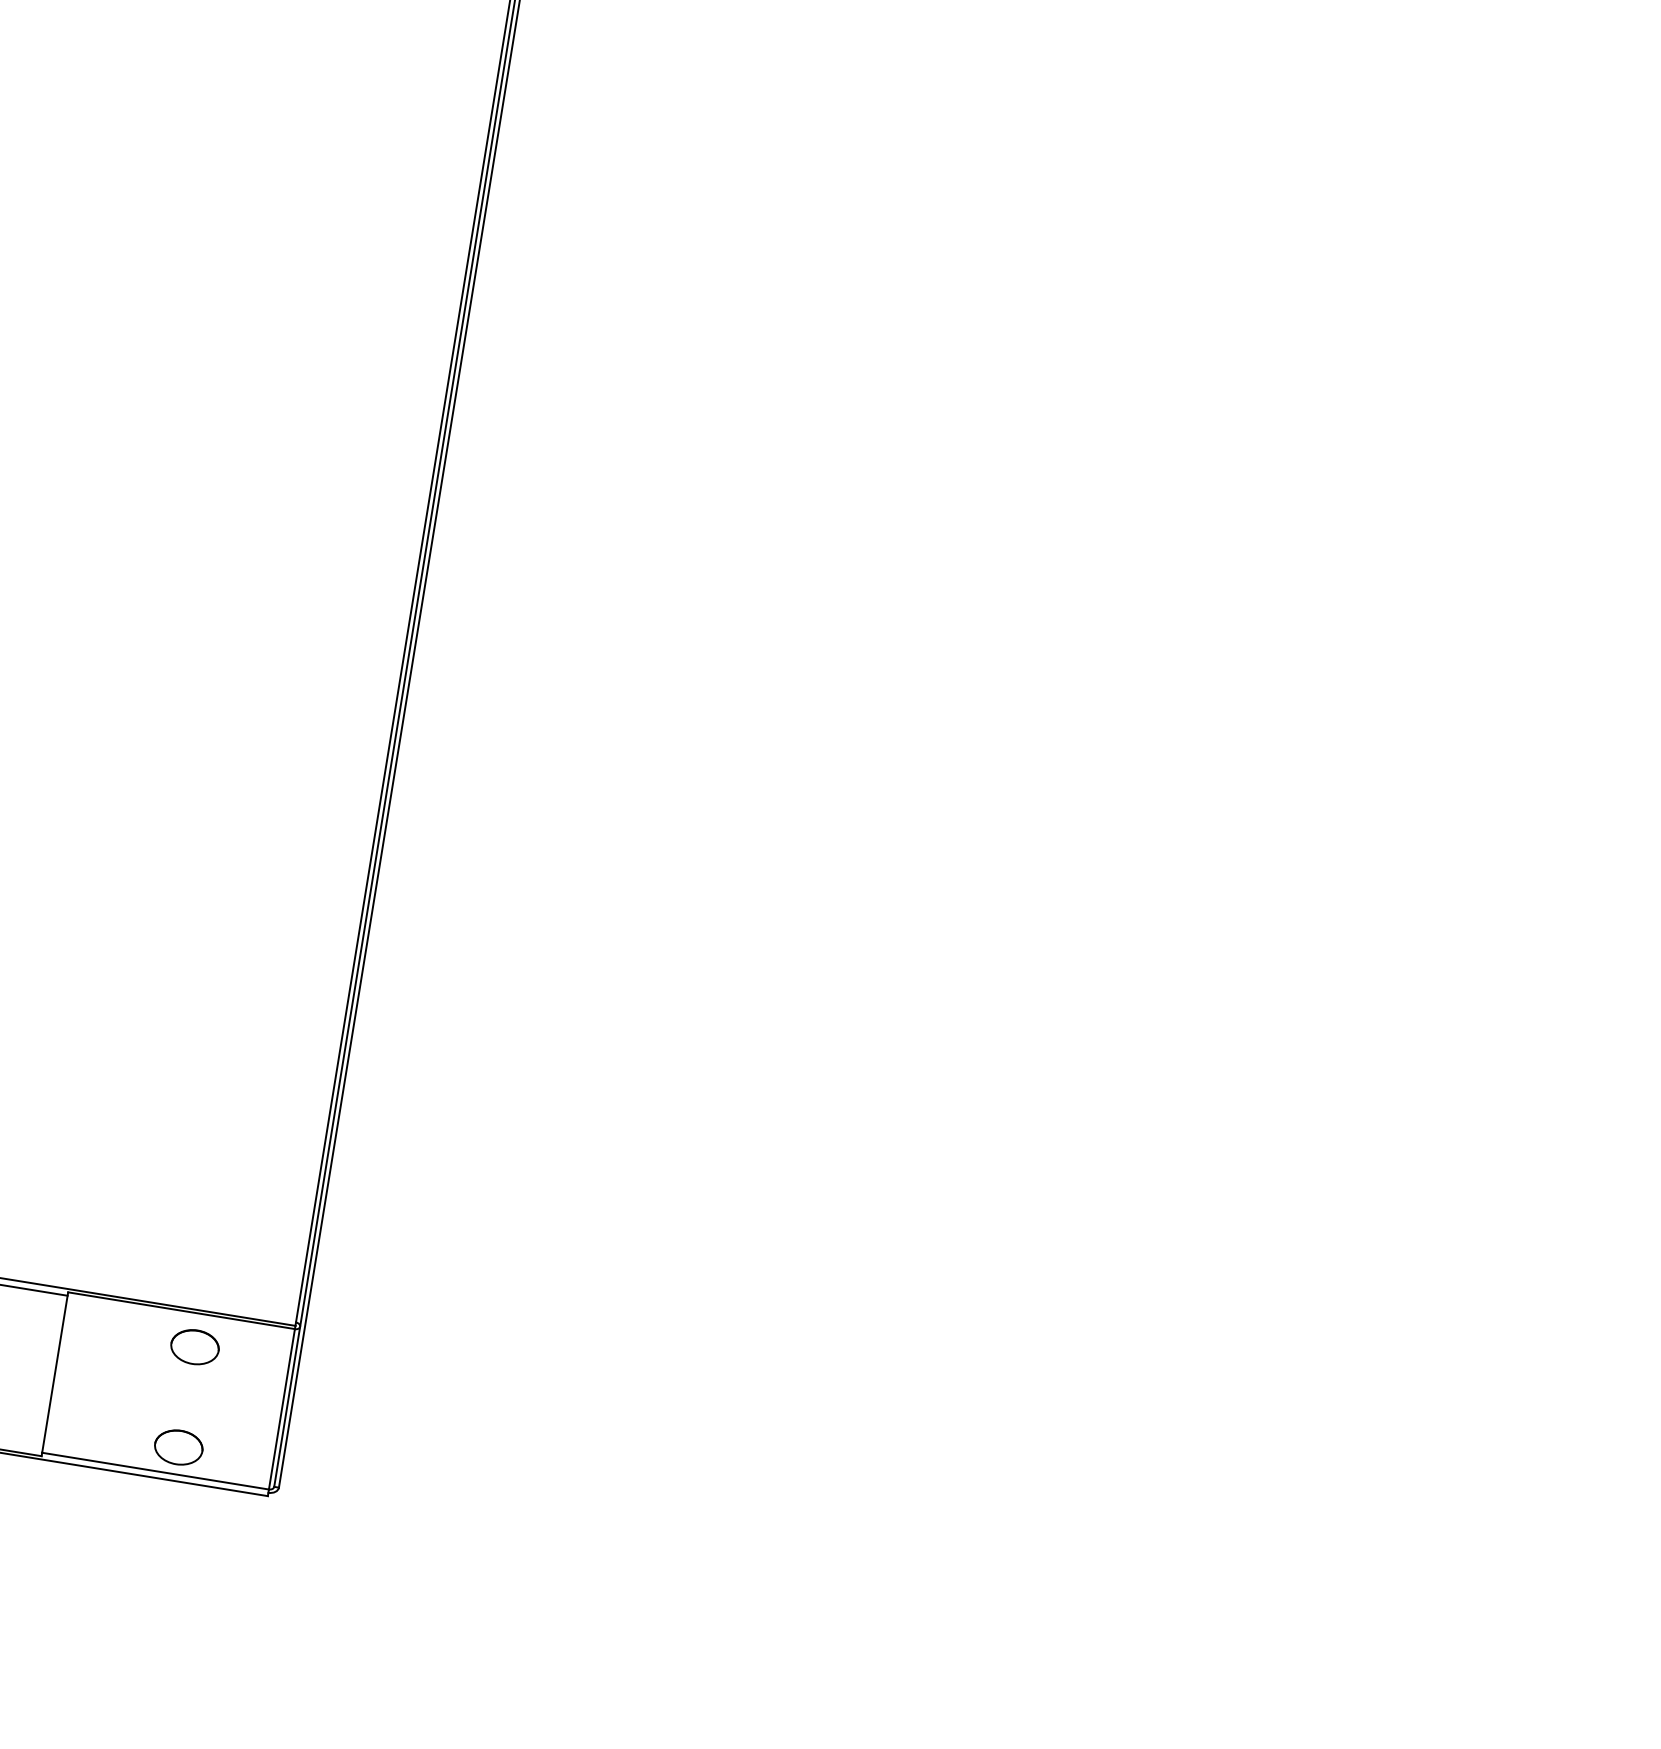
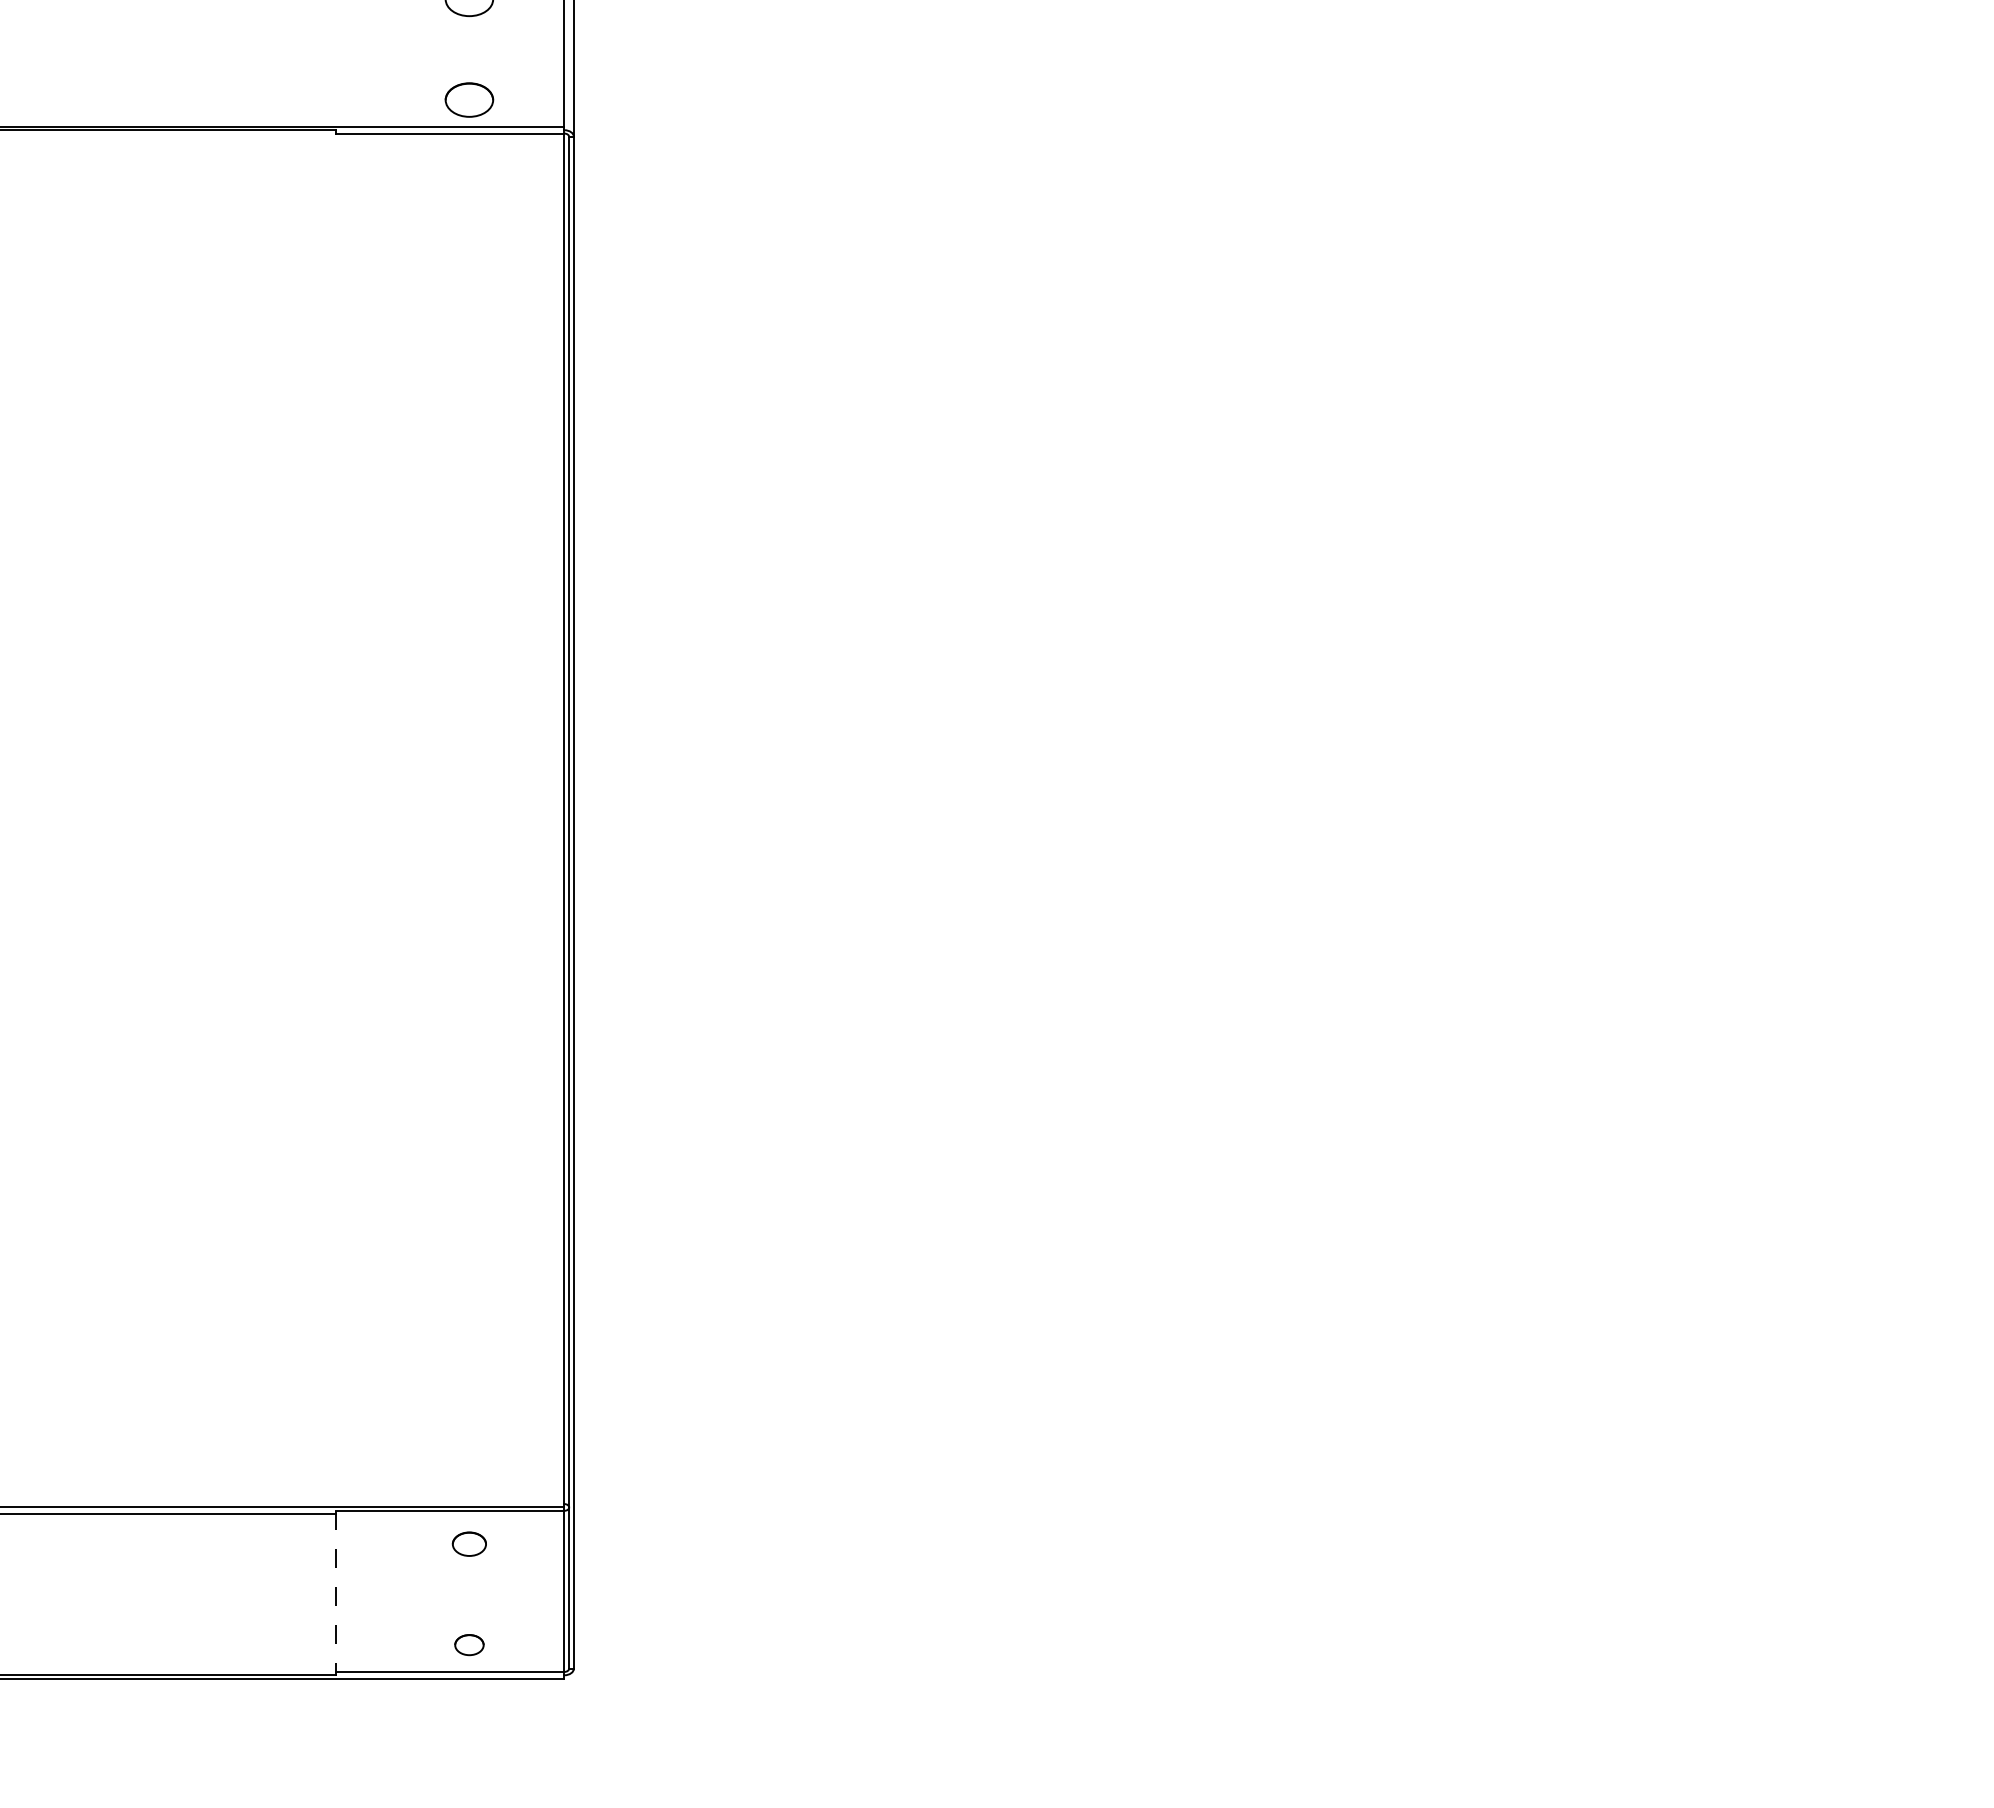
part: (195, 1346) -> (469, 1543), size x0.7
line: (55, 1372) -> (336, 1591), solid -> dashed
part: (178, 1446) -> (469, 1644), size x0.6

